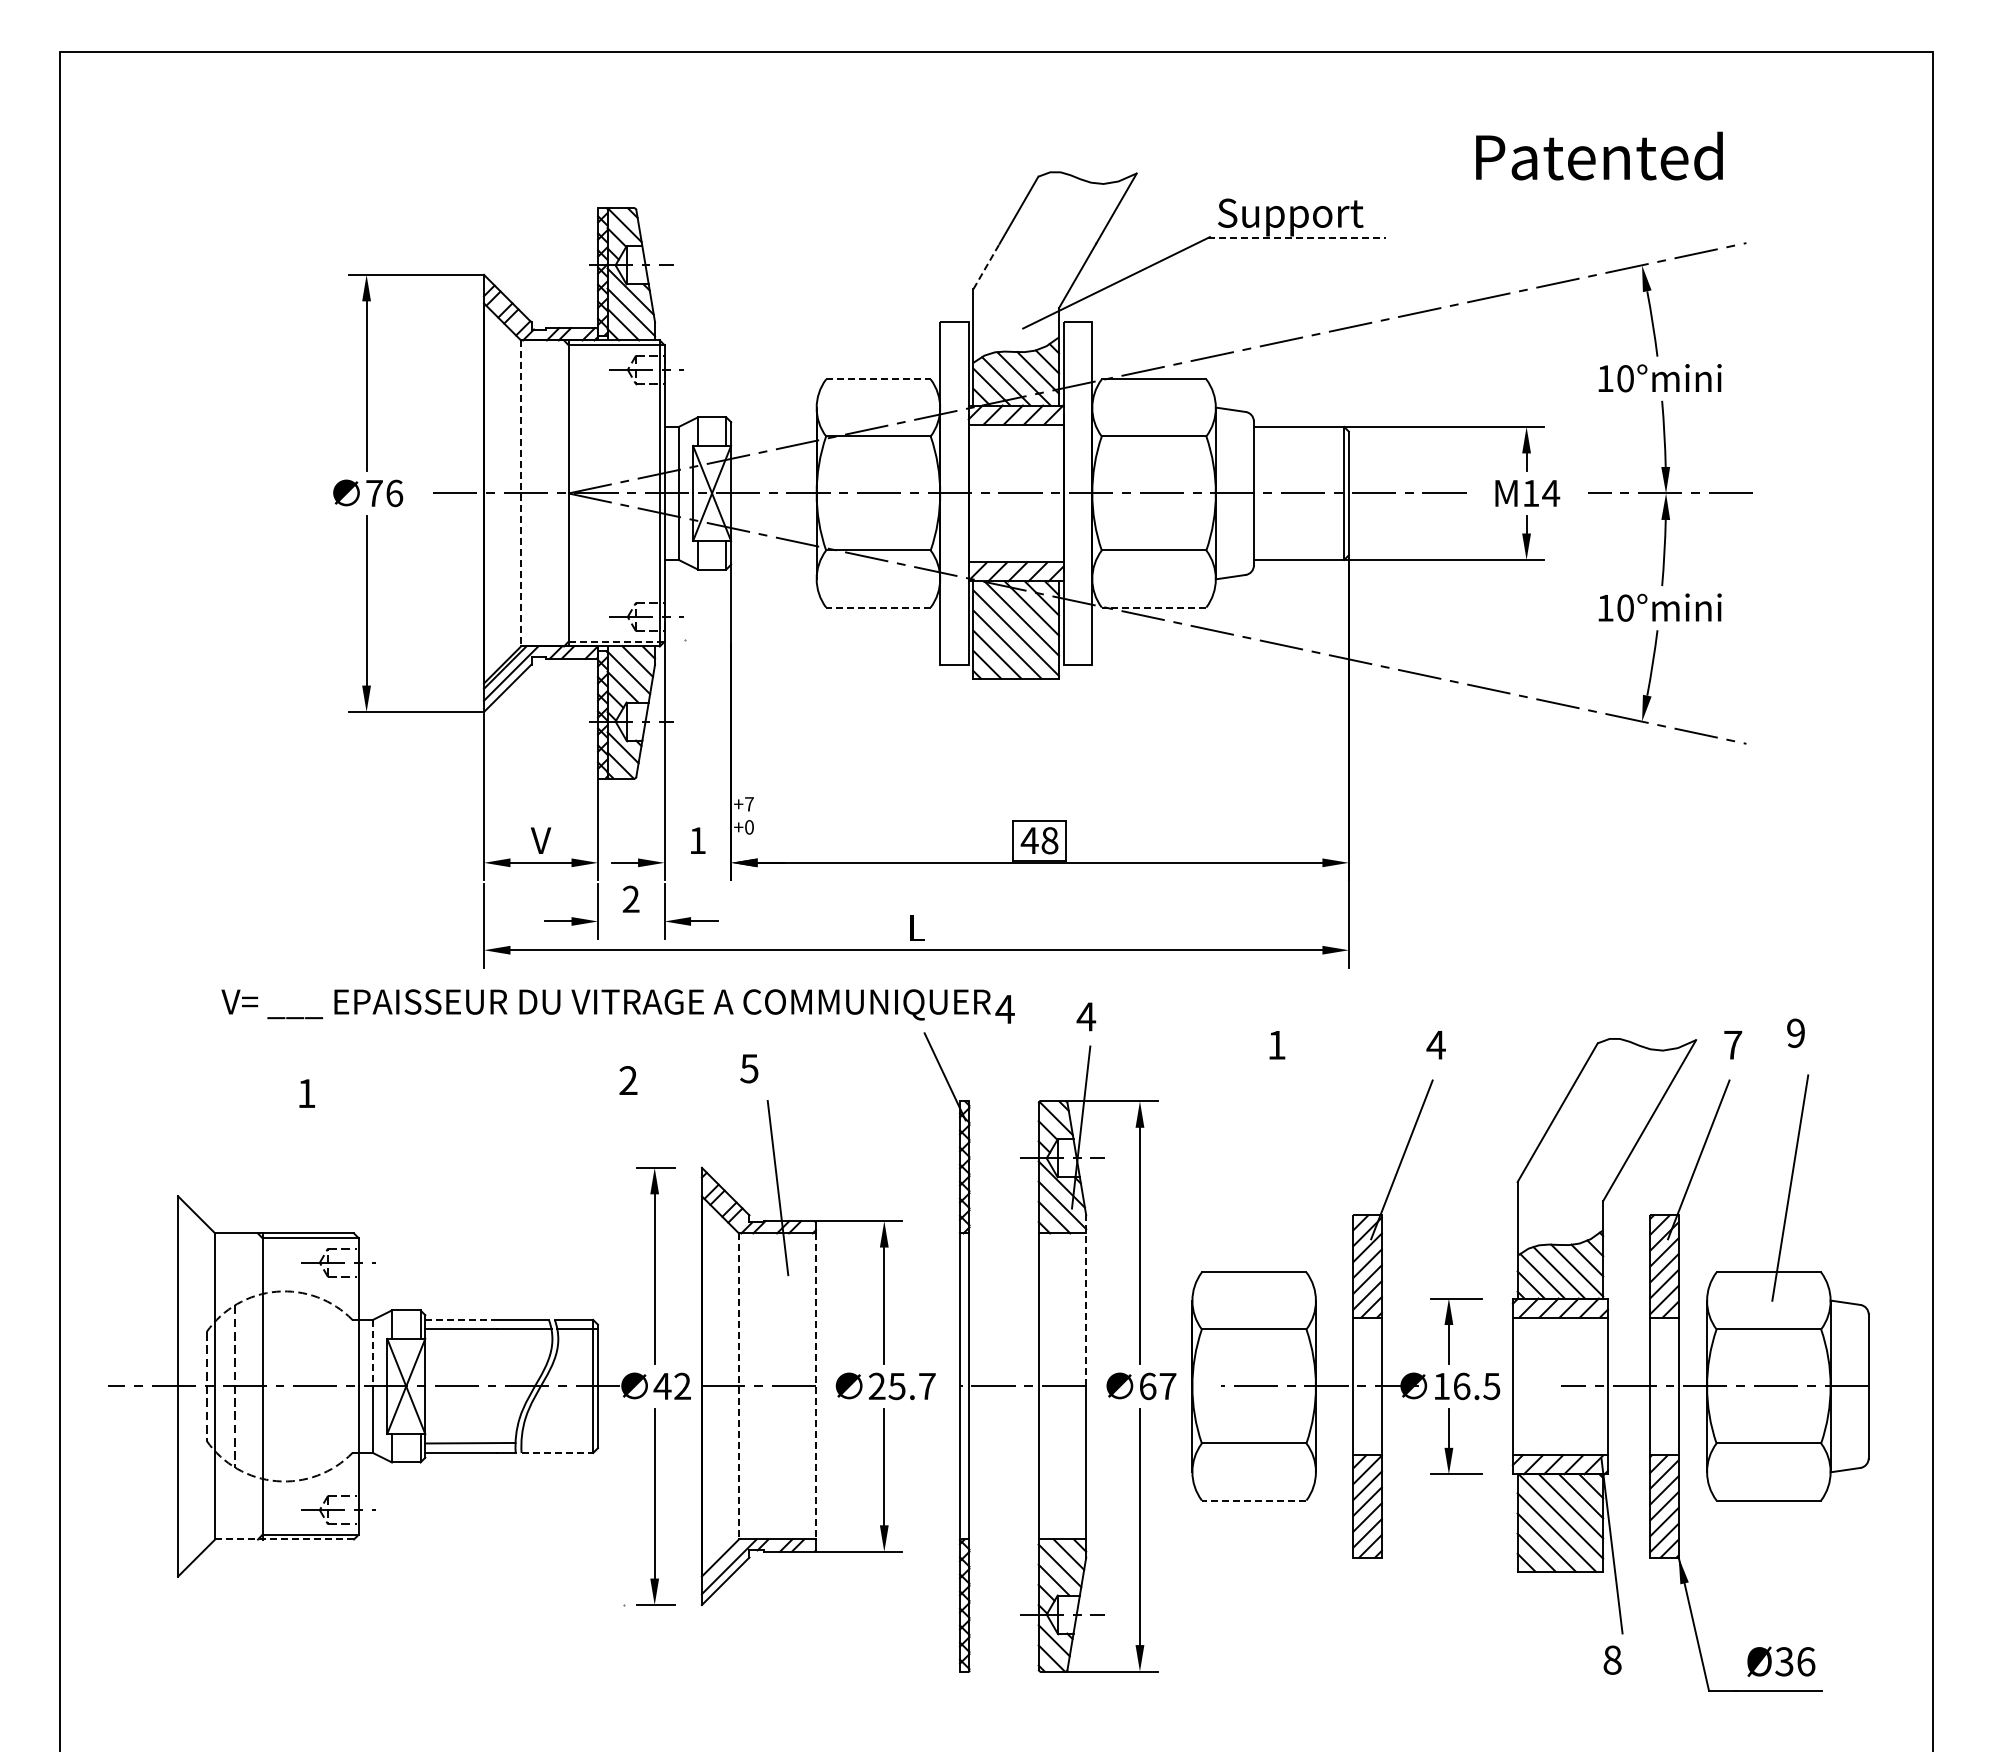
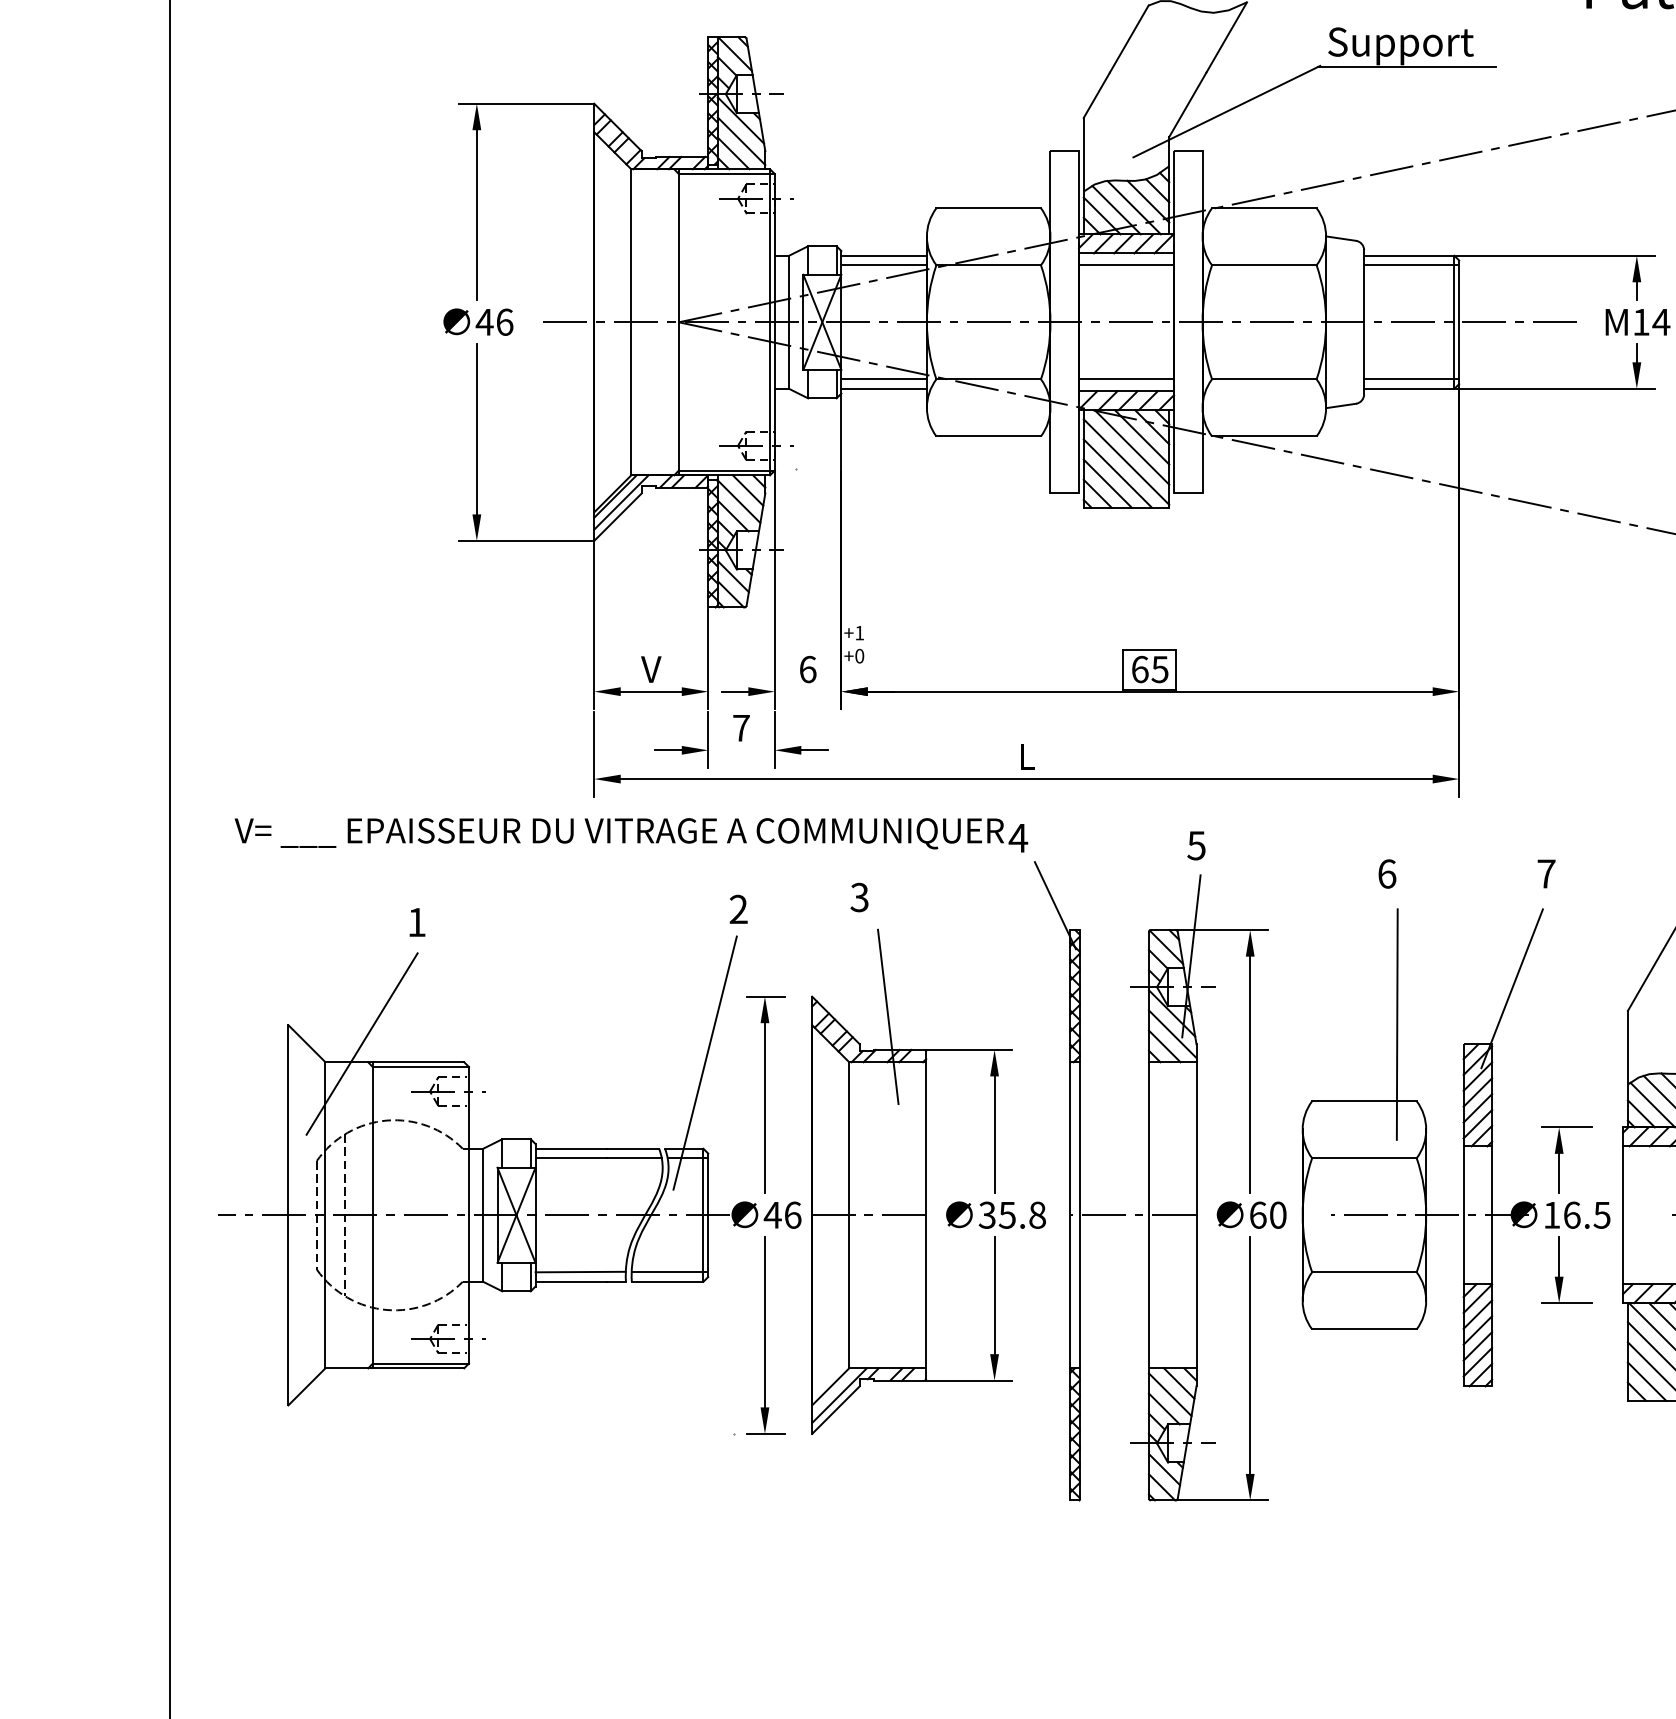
line: (1296, 238) -> (1406, 67), dashed -> solid
line: (986, 266) -> (1096, 95), dashed -> solid
line: (878, 379) -> (988, 208), dashed -> solid
line: (773, 426) -> (883, 255), added
line: (773, 436) -> (883, 265), added
line: (1015, 436) -> (1125, 265), added
line: (1300, 436) -> (1410, 265), added
text: (374, 493) -> (484, 322), 76 -> 46
line: (521, 493) -> (631, 322), dashed -> solid
line: (773, 550) -> (883, 379), added
line: (1015, 550) -> (1125, 379), added
line: (1300, 550) -> (1410, 379), added
line: (773, 560) -> (883, 389), added
line: (877, 607) -> (987, 436), dashed -> solid
line: (1153, 607) -> (1263, 436), dashed -> solid
line: (617, 641) -> (727, 470), dashed -> solid
text: (749, 804) -> (859, 633), +7 -> +1
text: (697, 840) -> (807, 669), 1 -> 6
text: (1039, 840) -> (1149, 669), 48 -> 65
text: (630, 898) -> (740, 727), 2 -> 7
text: (617, 1006) -> (630, 835), moved
text: (1086, 1016) -> (1196, 845), 4 -> 5
text: (1277, 1044) -> (1387, 873), 1 -> 6
text: (1435, 1045) -> (1545, 874), 4 -> 7
text: (749, 1068) -> (859, 897), 5 -> 3
line: (1286, 1195) -> (1396, 1024), added
line: (251, 1214) -> (361, 1043), added
line: (594, 1233) -> (704, 1062), added
line: (1086, 1300) -> (1196, 1129), dashed -> solid
line: (461, 1319) -> (571, 1148), dashed -> solid
line: (373, 1353) -> (483, 1182), dashed -> solid
text: (682, 1386) -> (792, 1215), 42 -> 46
line: (738, 1386) -> (848, 1215), dashed -> solid
line: (815, 1386) -> (925, 1215), dashed -> solid
text: (901, 1386) -> (1011, 1215), 25.7 -> 35.8
text: (1167, 1386) -> (1277, 1215), 67 -> 60
line: (559, 1443) -> (669, 1272), added
line: (557, 1452) -> (667, 1281), dashed -> solid
line: (1253, 1500) -> (1363, 1329), dashed -> solid
line: (285, 1539) -> (395, 1368), dashed -> solid

